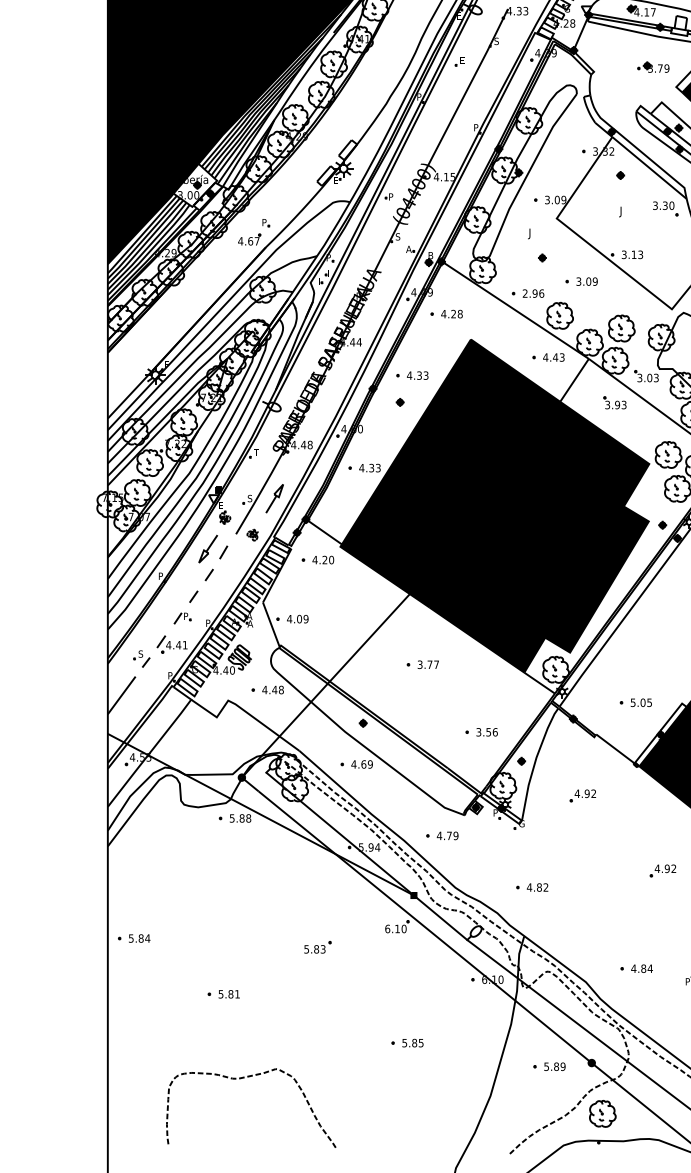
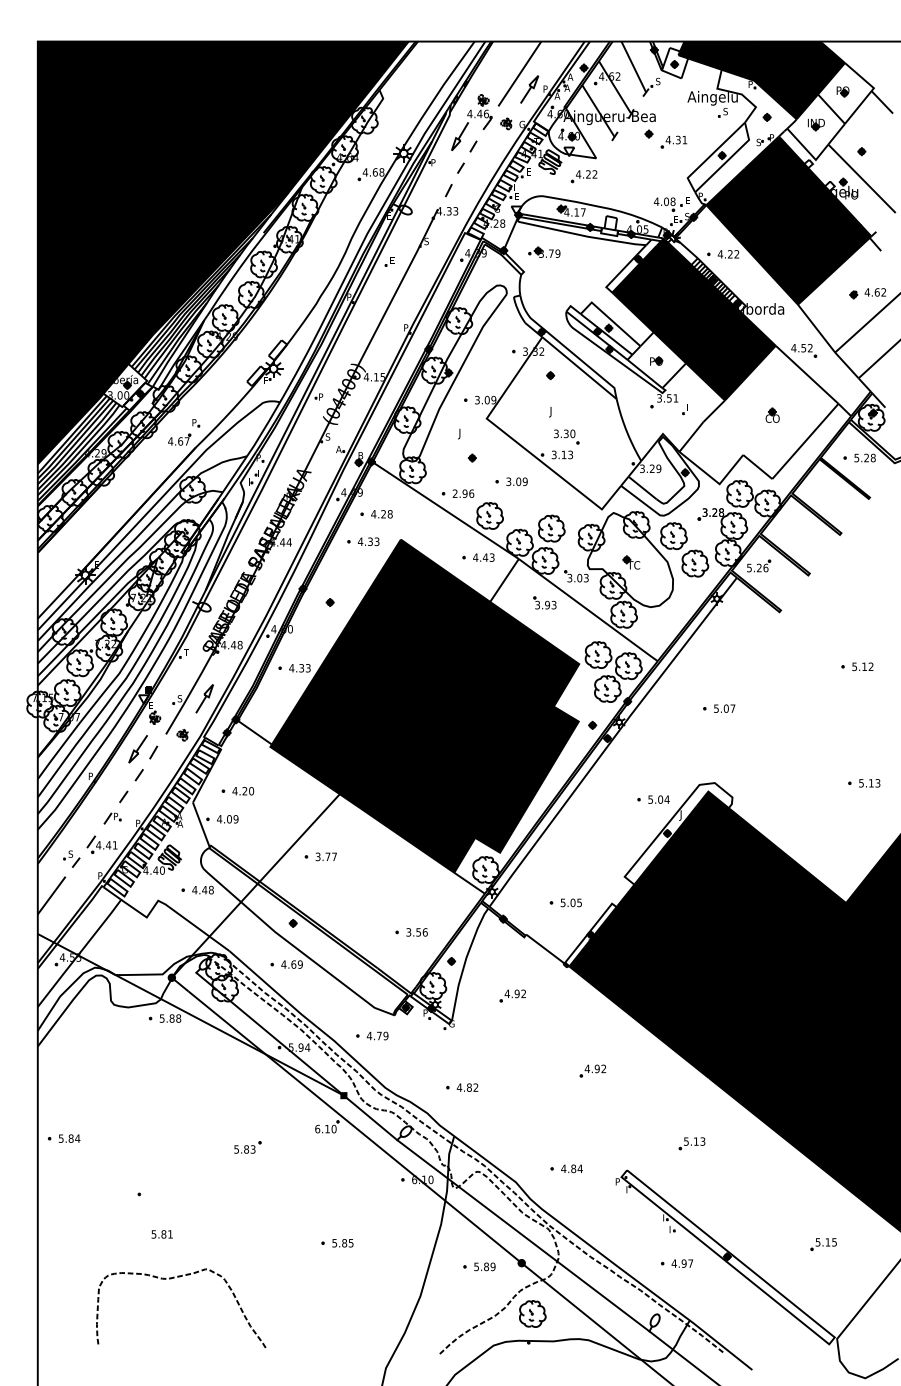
part: (653, 66) -> (544, 251), moved
part: (665, 208) -> (566, 436), moved
part: (412, 375) -> (363, 541), moved
part: (317, 560) -> (237, 791), moved
part: (422, 664) -> (320, 856), moved
text: (228, 994) -> (161, 1234), moved

